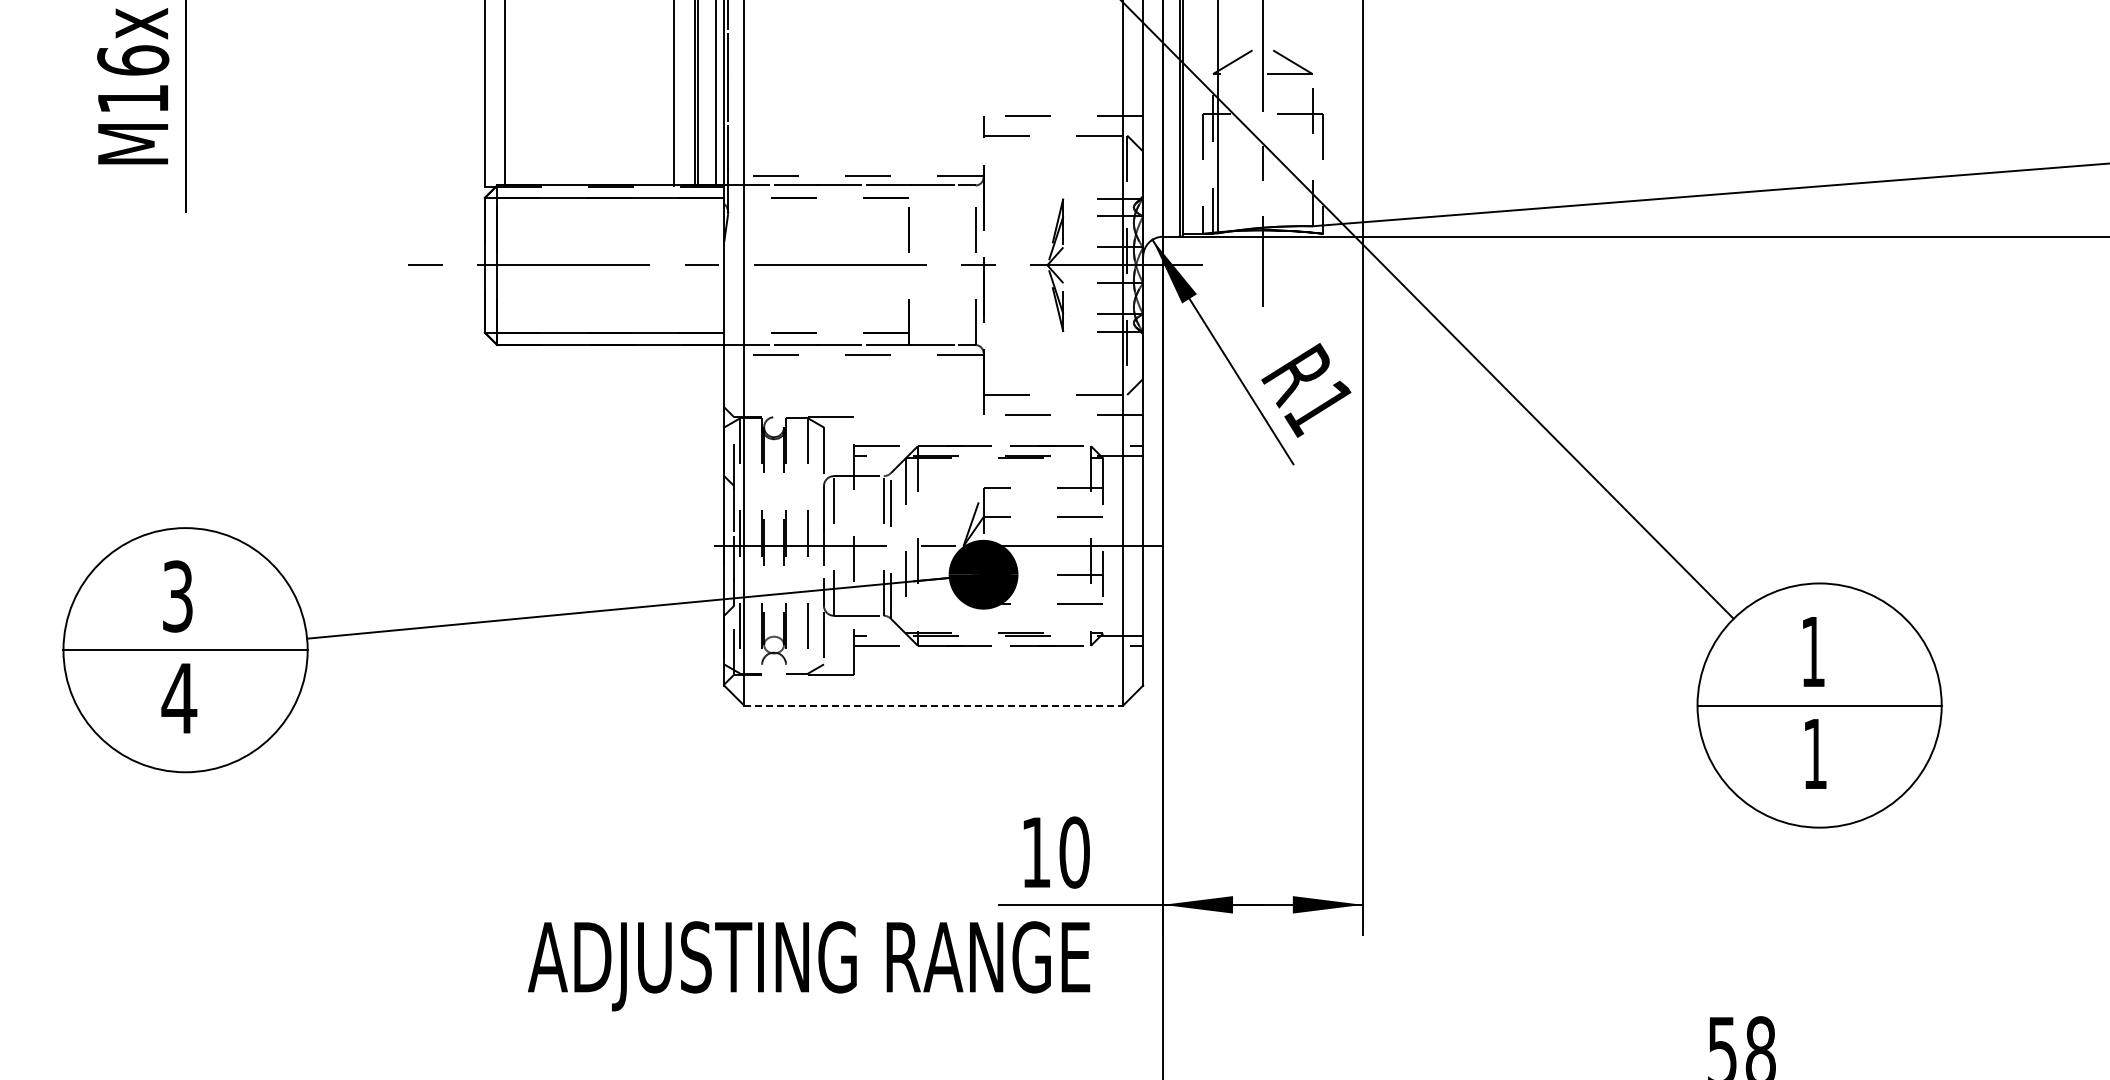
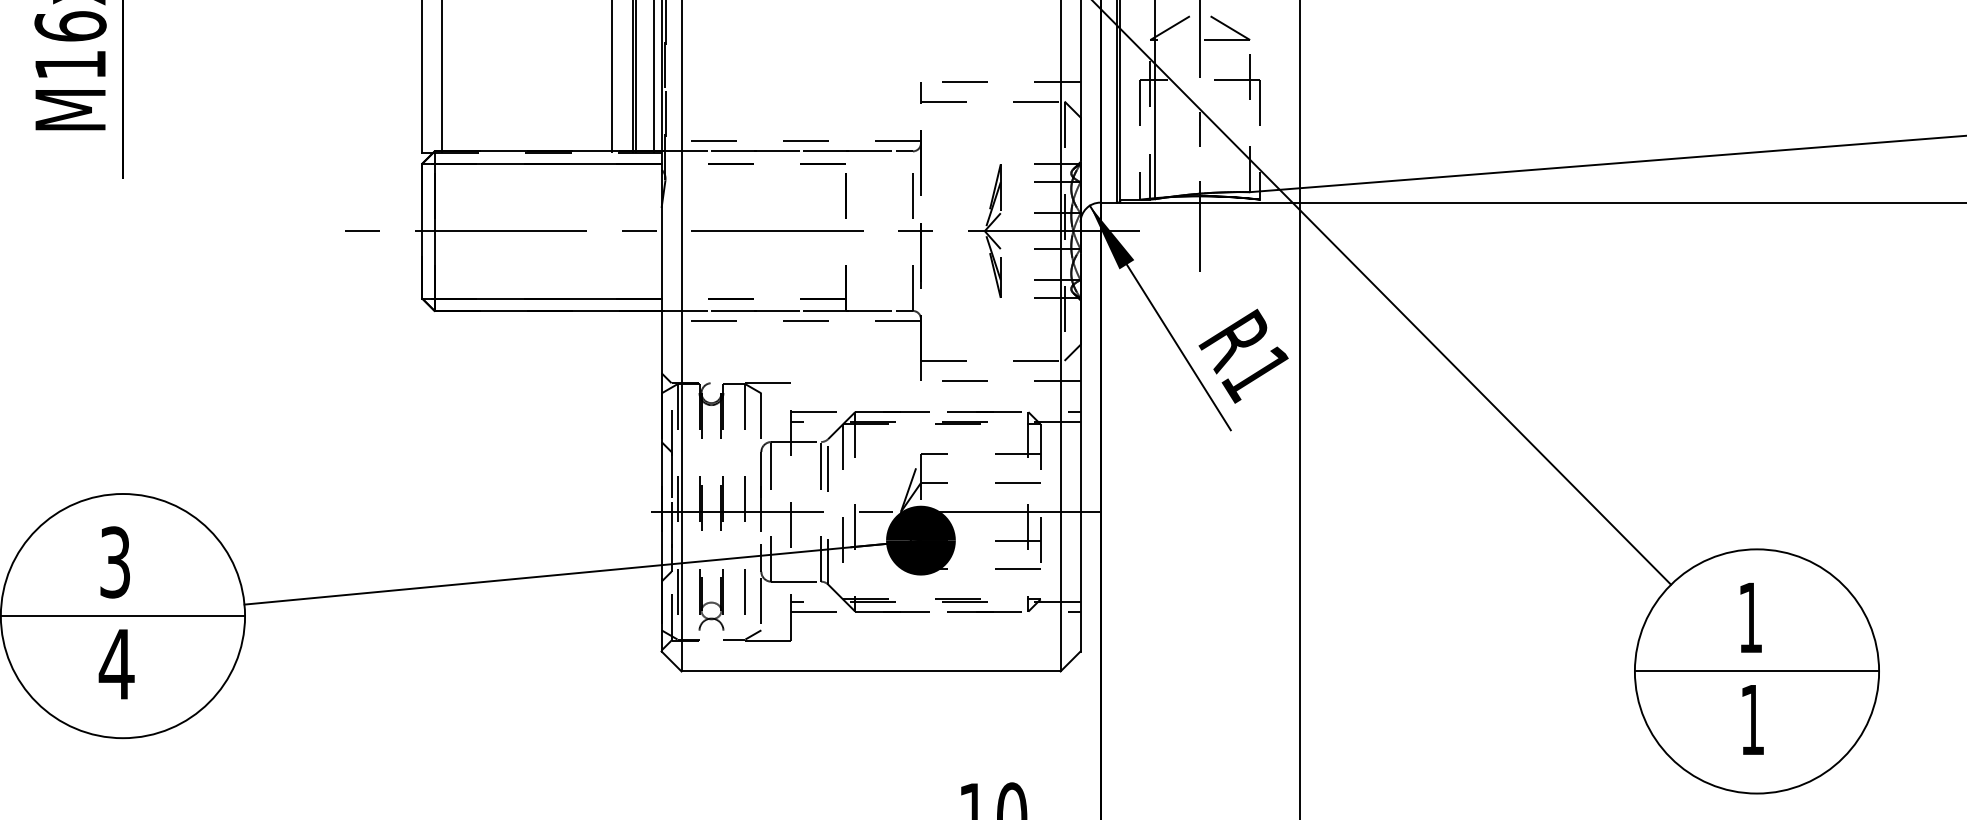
line: (933, 705) -> (870, 671), dashed -> solid

